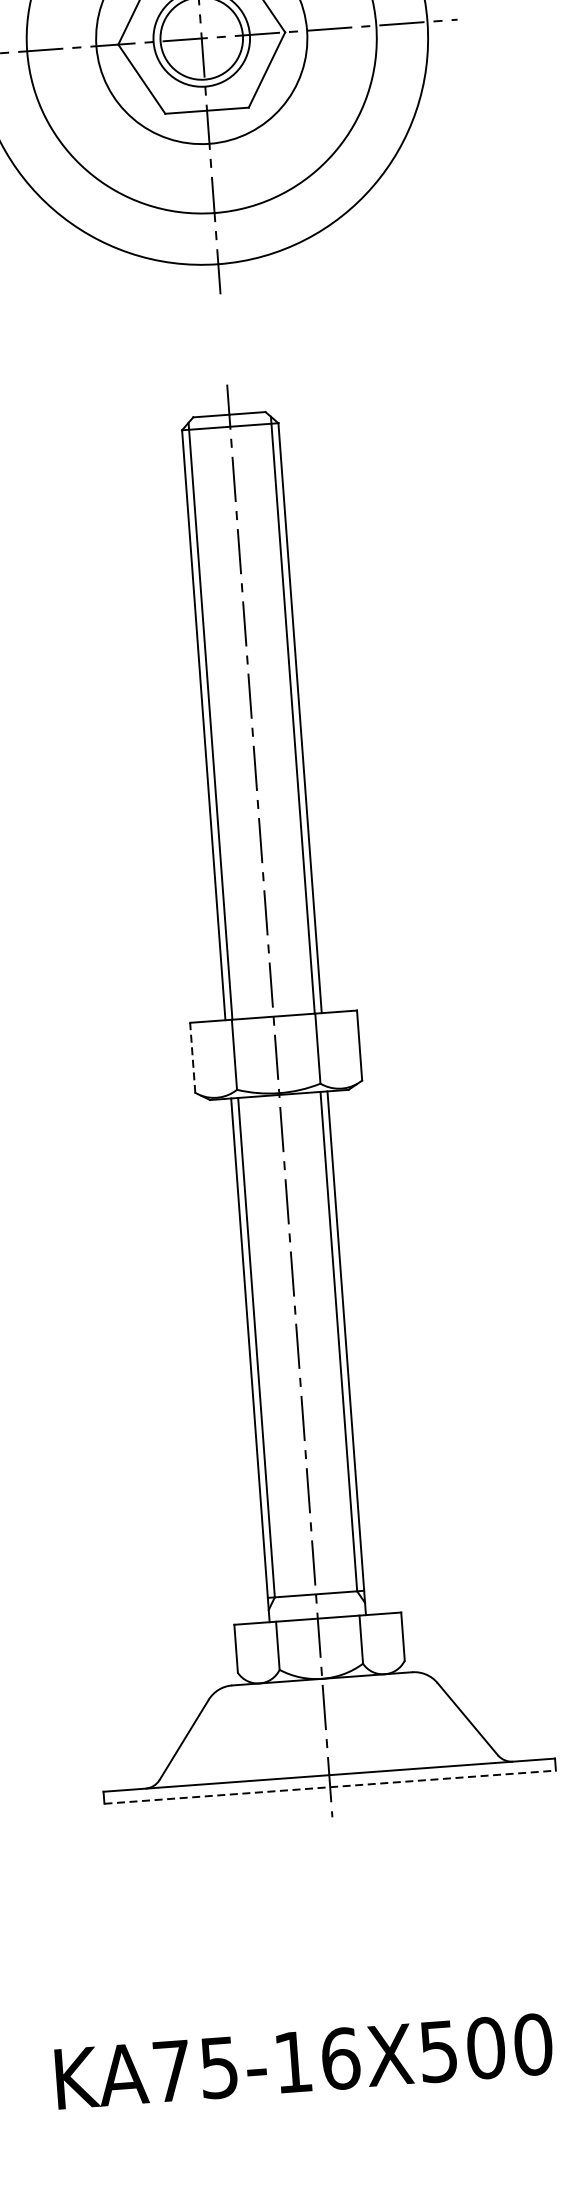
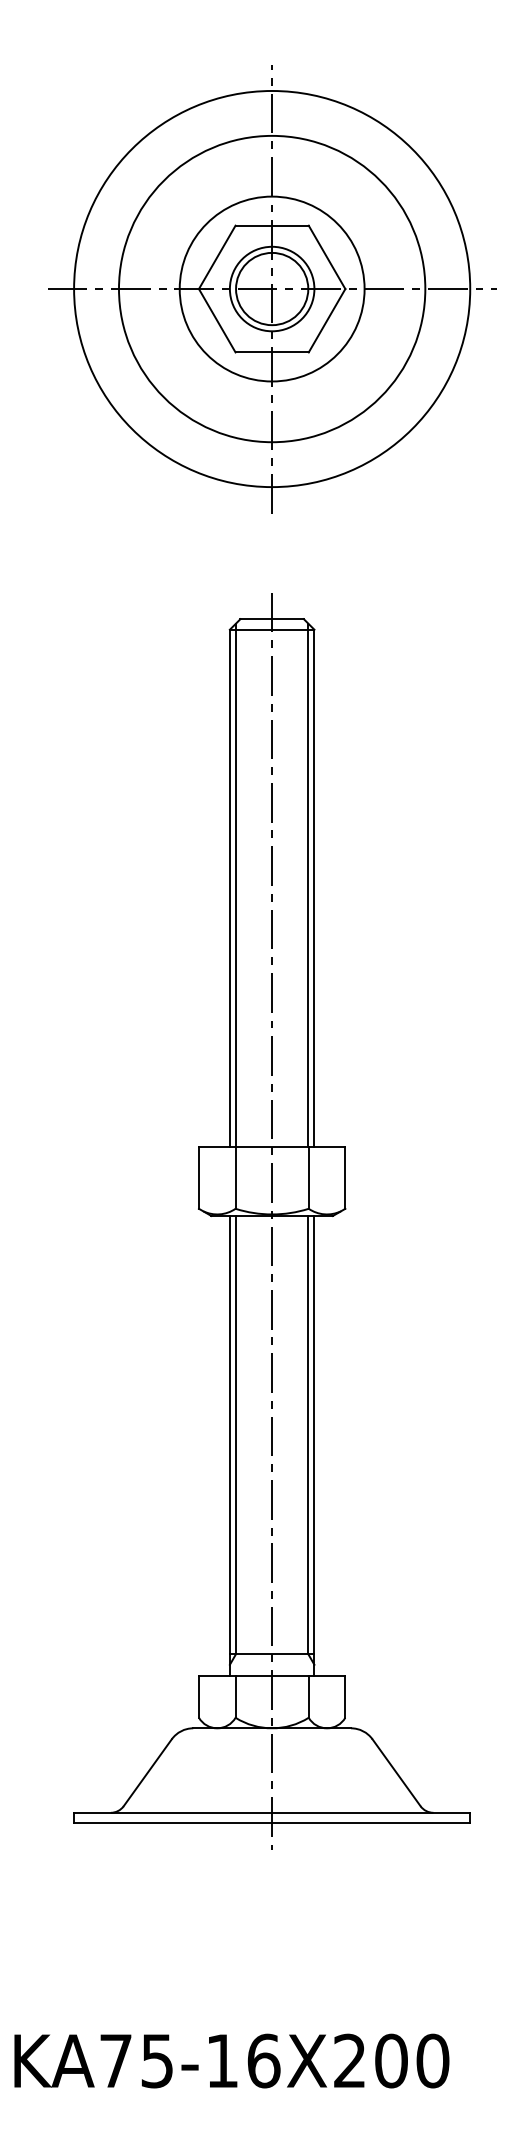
line: (192, 1058) -> (198, 1178), dashed -> solid
line: (330, 1787) -> (272, 1823), dashed -> solid
text: (438, 2050) -> (349, 2060), KA75-16X500 -> KA75-16X200

